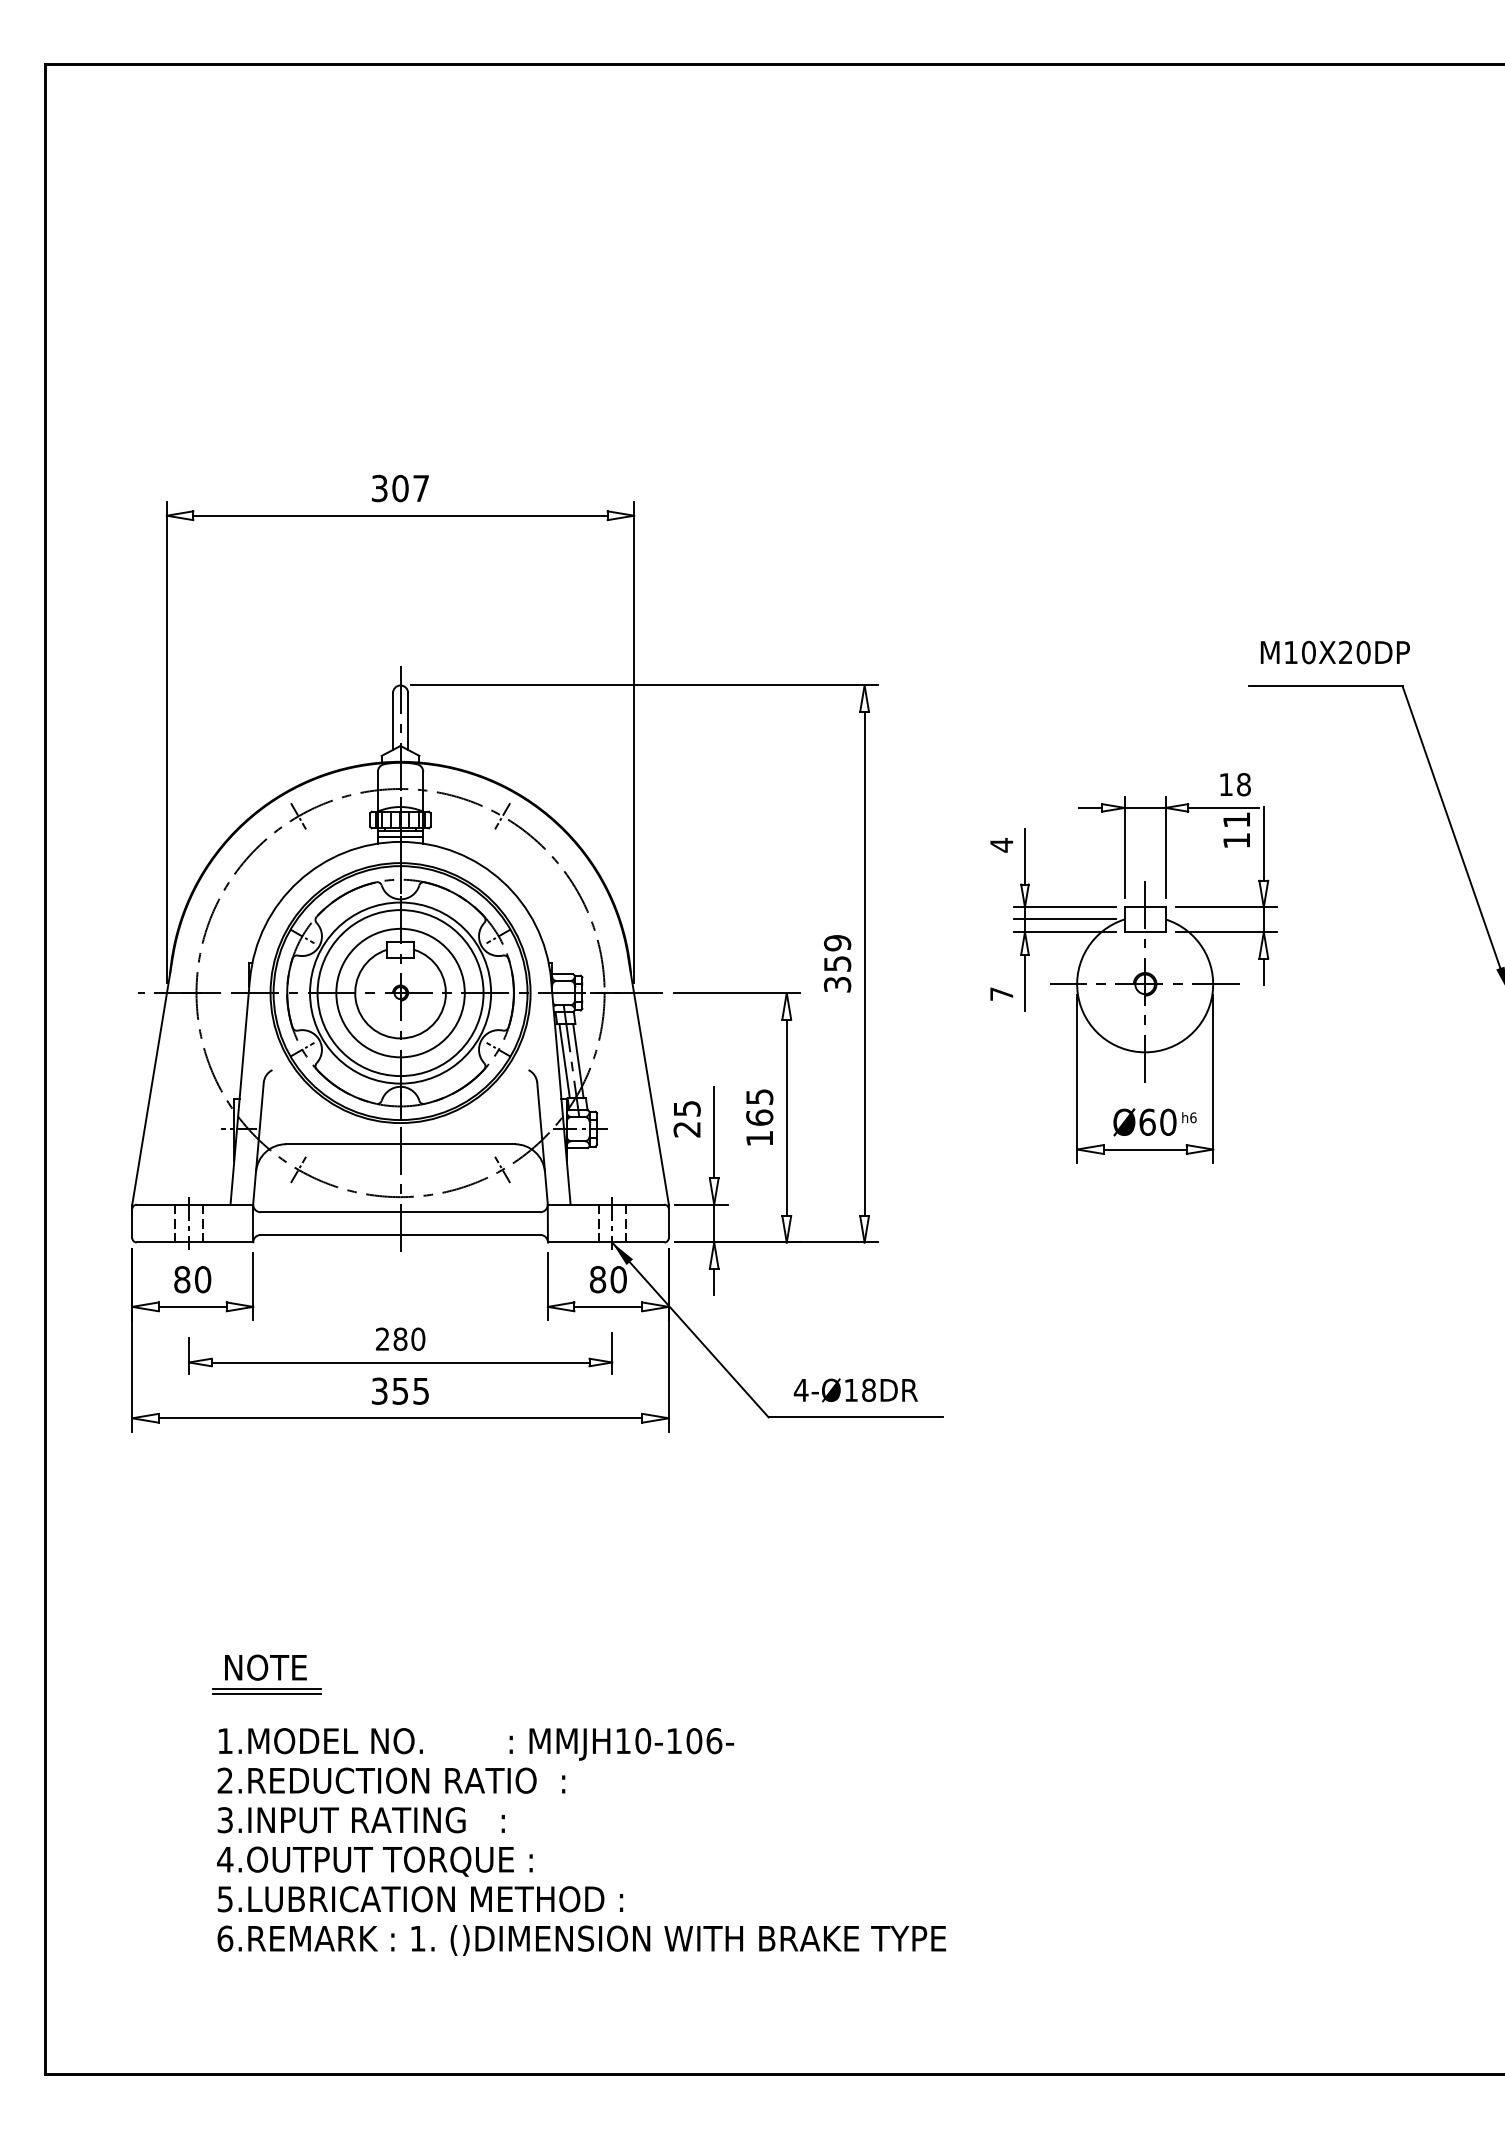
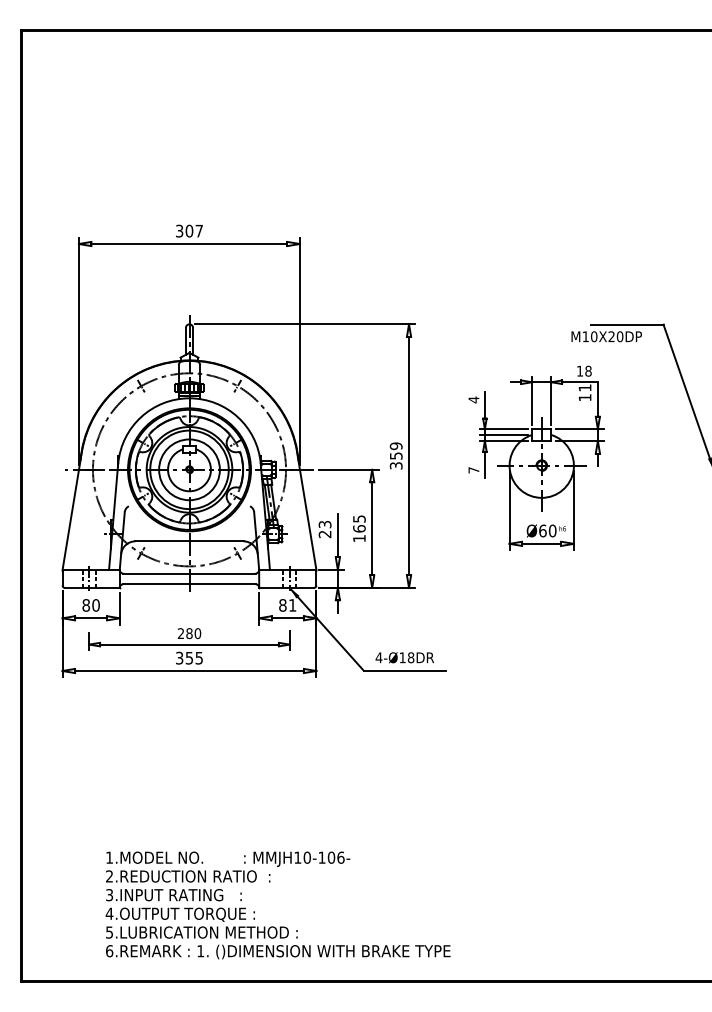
text: (1334, 652) -> (606, 336), moved
text: (685, 1108) -> (324, 524), 25 -> 23
text: (618, 1279) -> (292, 605), 80 -> 81
part: (267, 1675) -> (126, 792), removed
text: (580, 1842) -> (277, 905), moved

